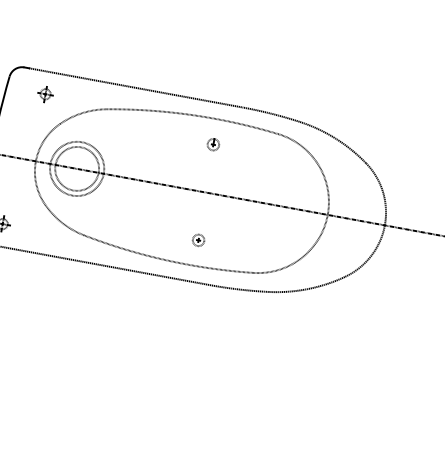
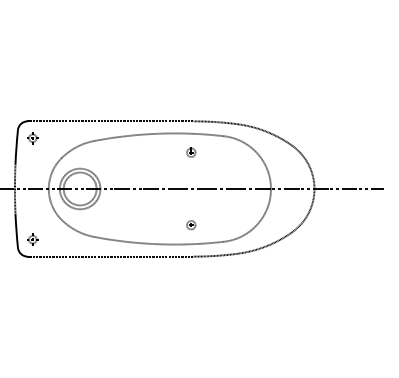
part: (45, 94) -> (32, 138), moved
part: (213, 144) -> (191, 152), moved
part: (198, 240) -> (191, 225), moved

